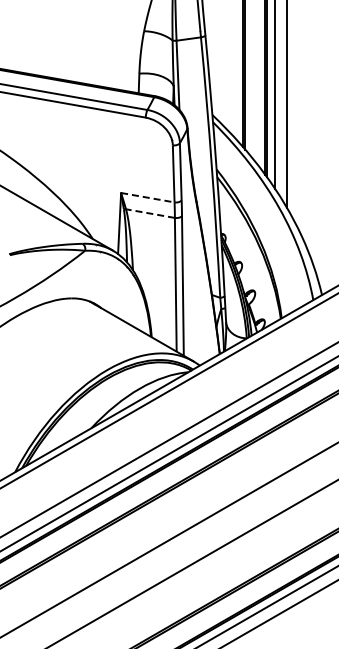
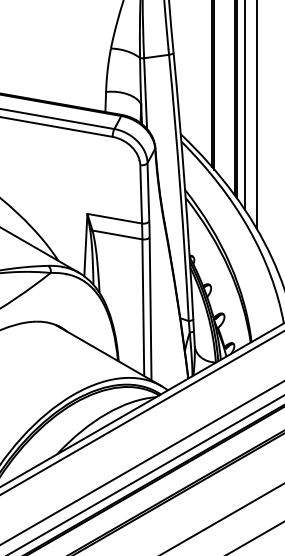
line: (148, 197) -> (115, 218), dashed -> solid
line: (150, 213) -> (117, 234), dashed -> solid

